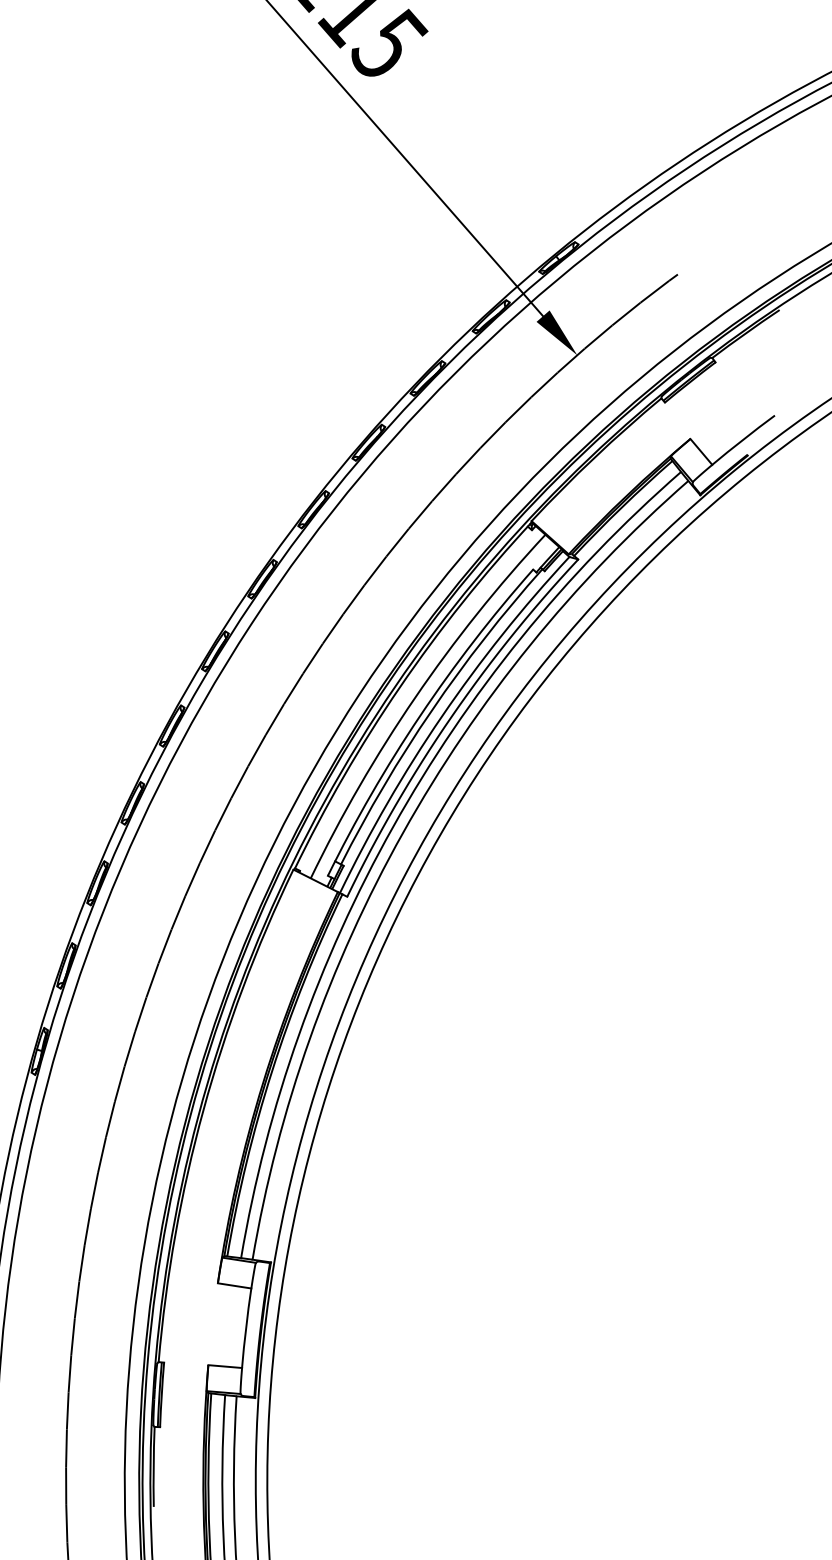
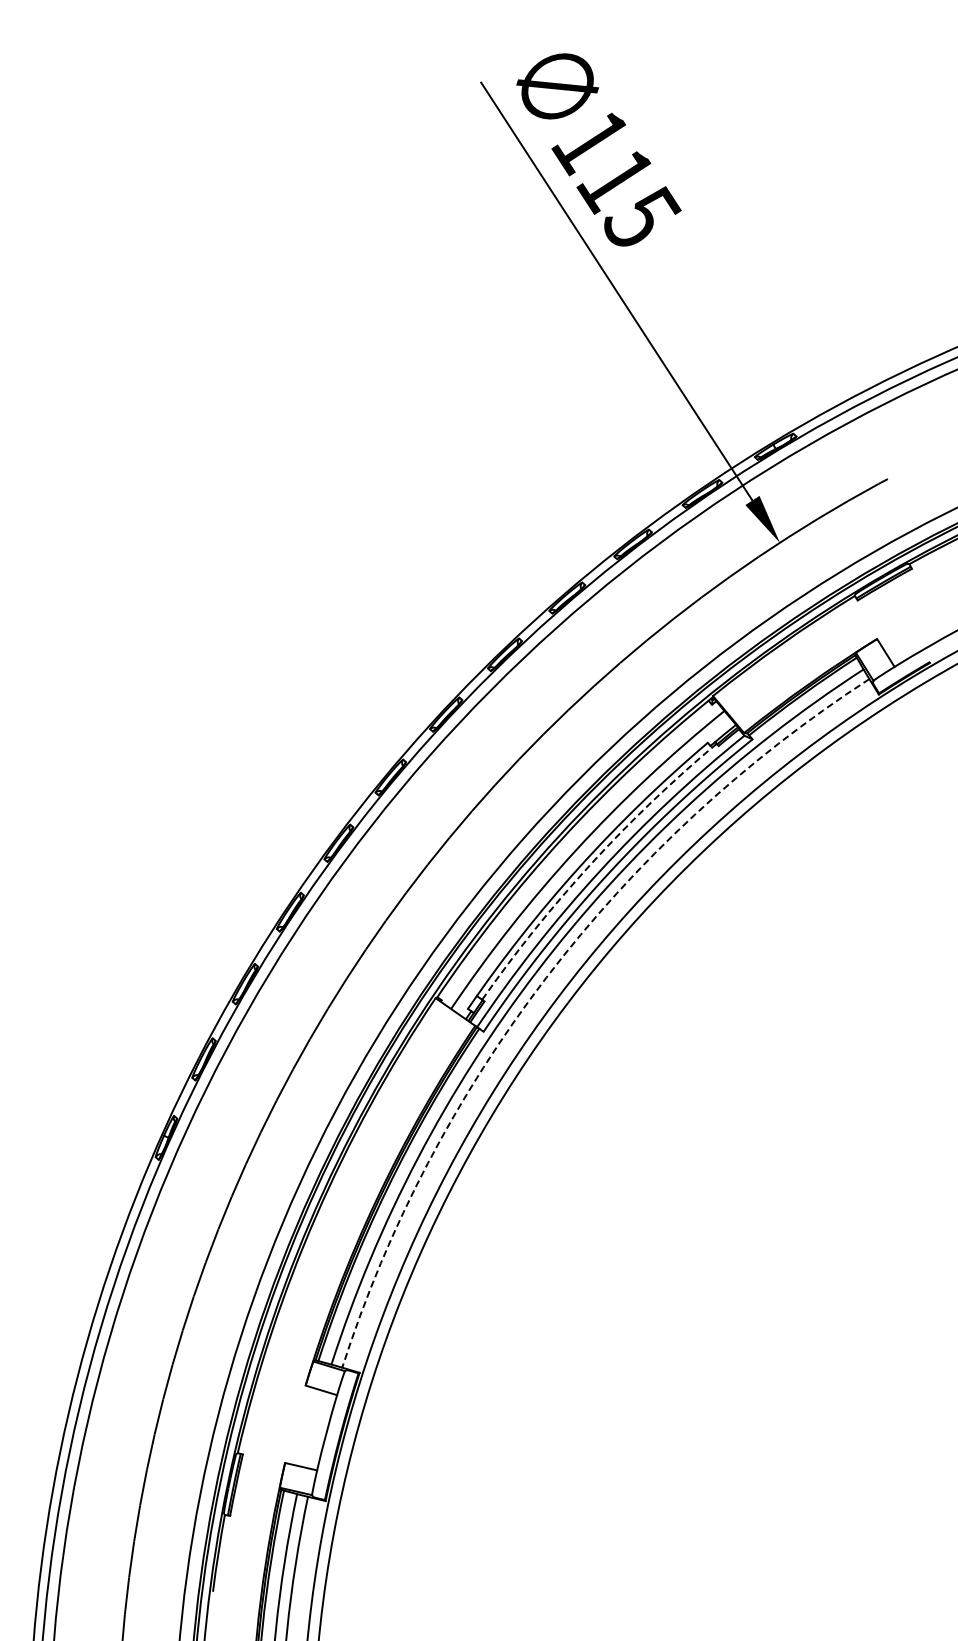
arc: (432, 710) -> (591, 864), solid -> dashed
arc: (403, 832) -> (546, 977), solid -> dashed

